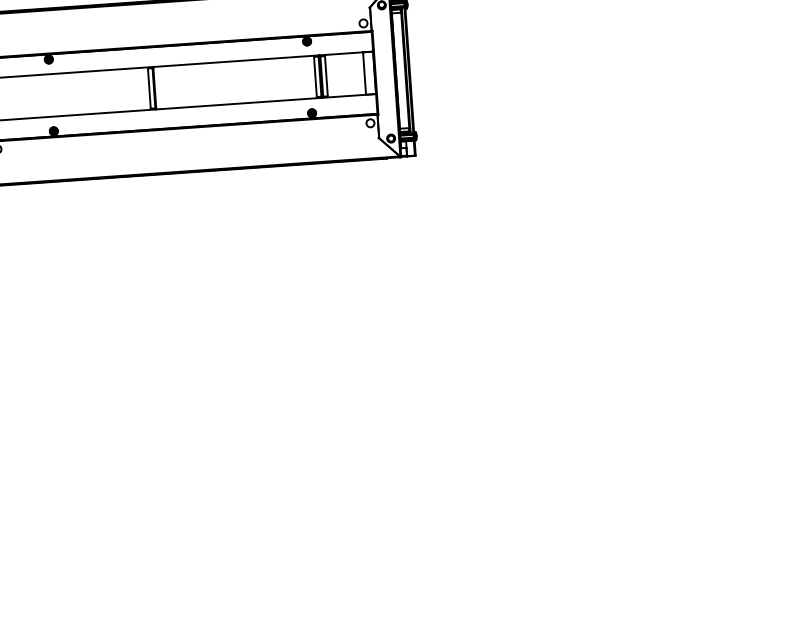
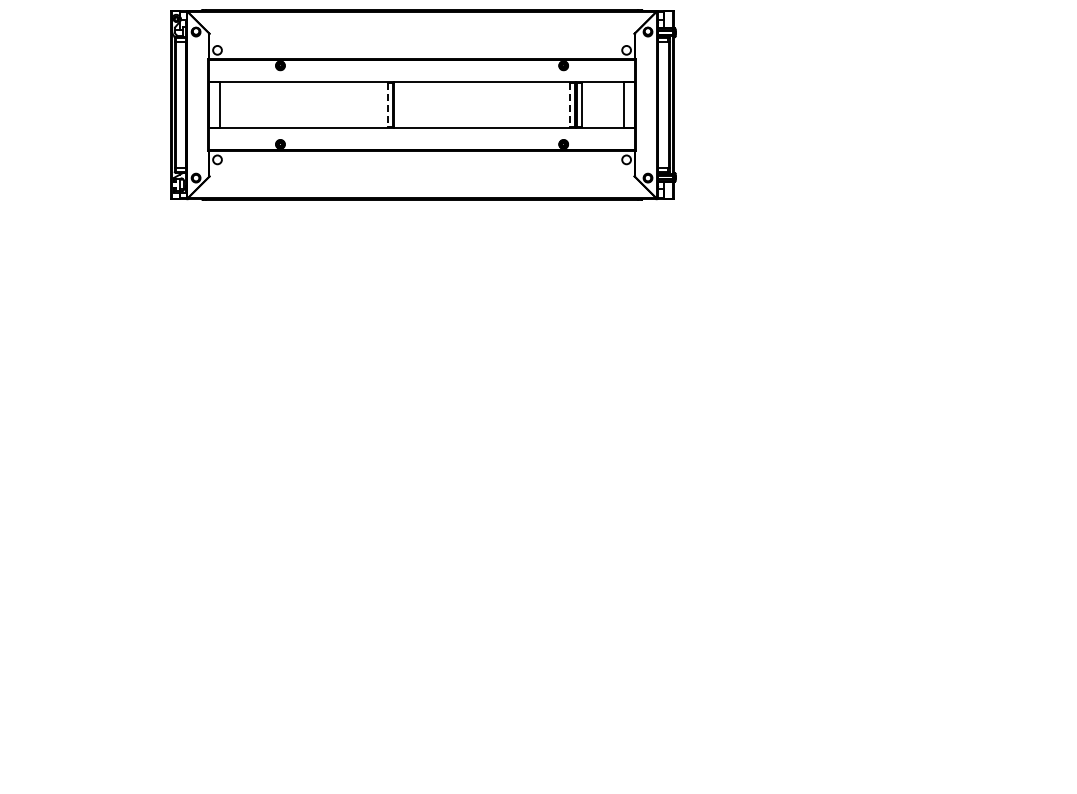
line: (315, 77) -> (570, 105), solid -> dashed
line: (148, 88) -> (387, 105), solid -> dashed

